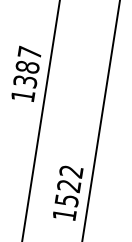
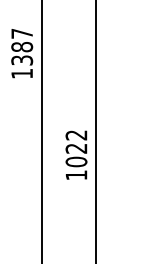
text: (66, 199) -> (76, 161), 1522 -> 1022

